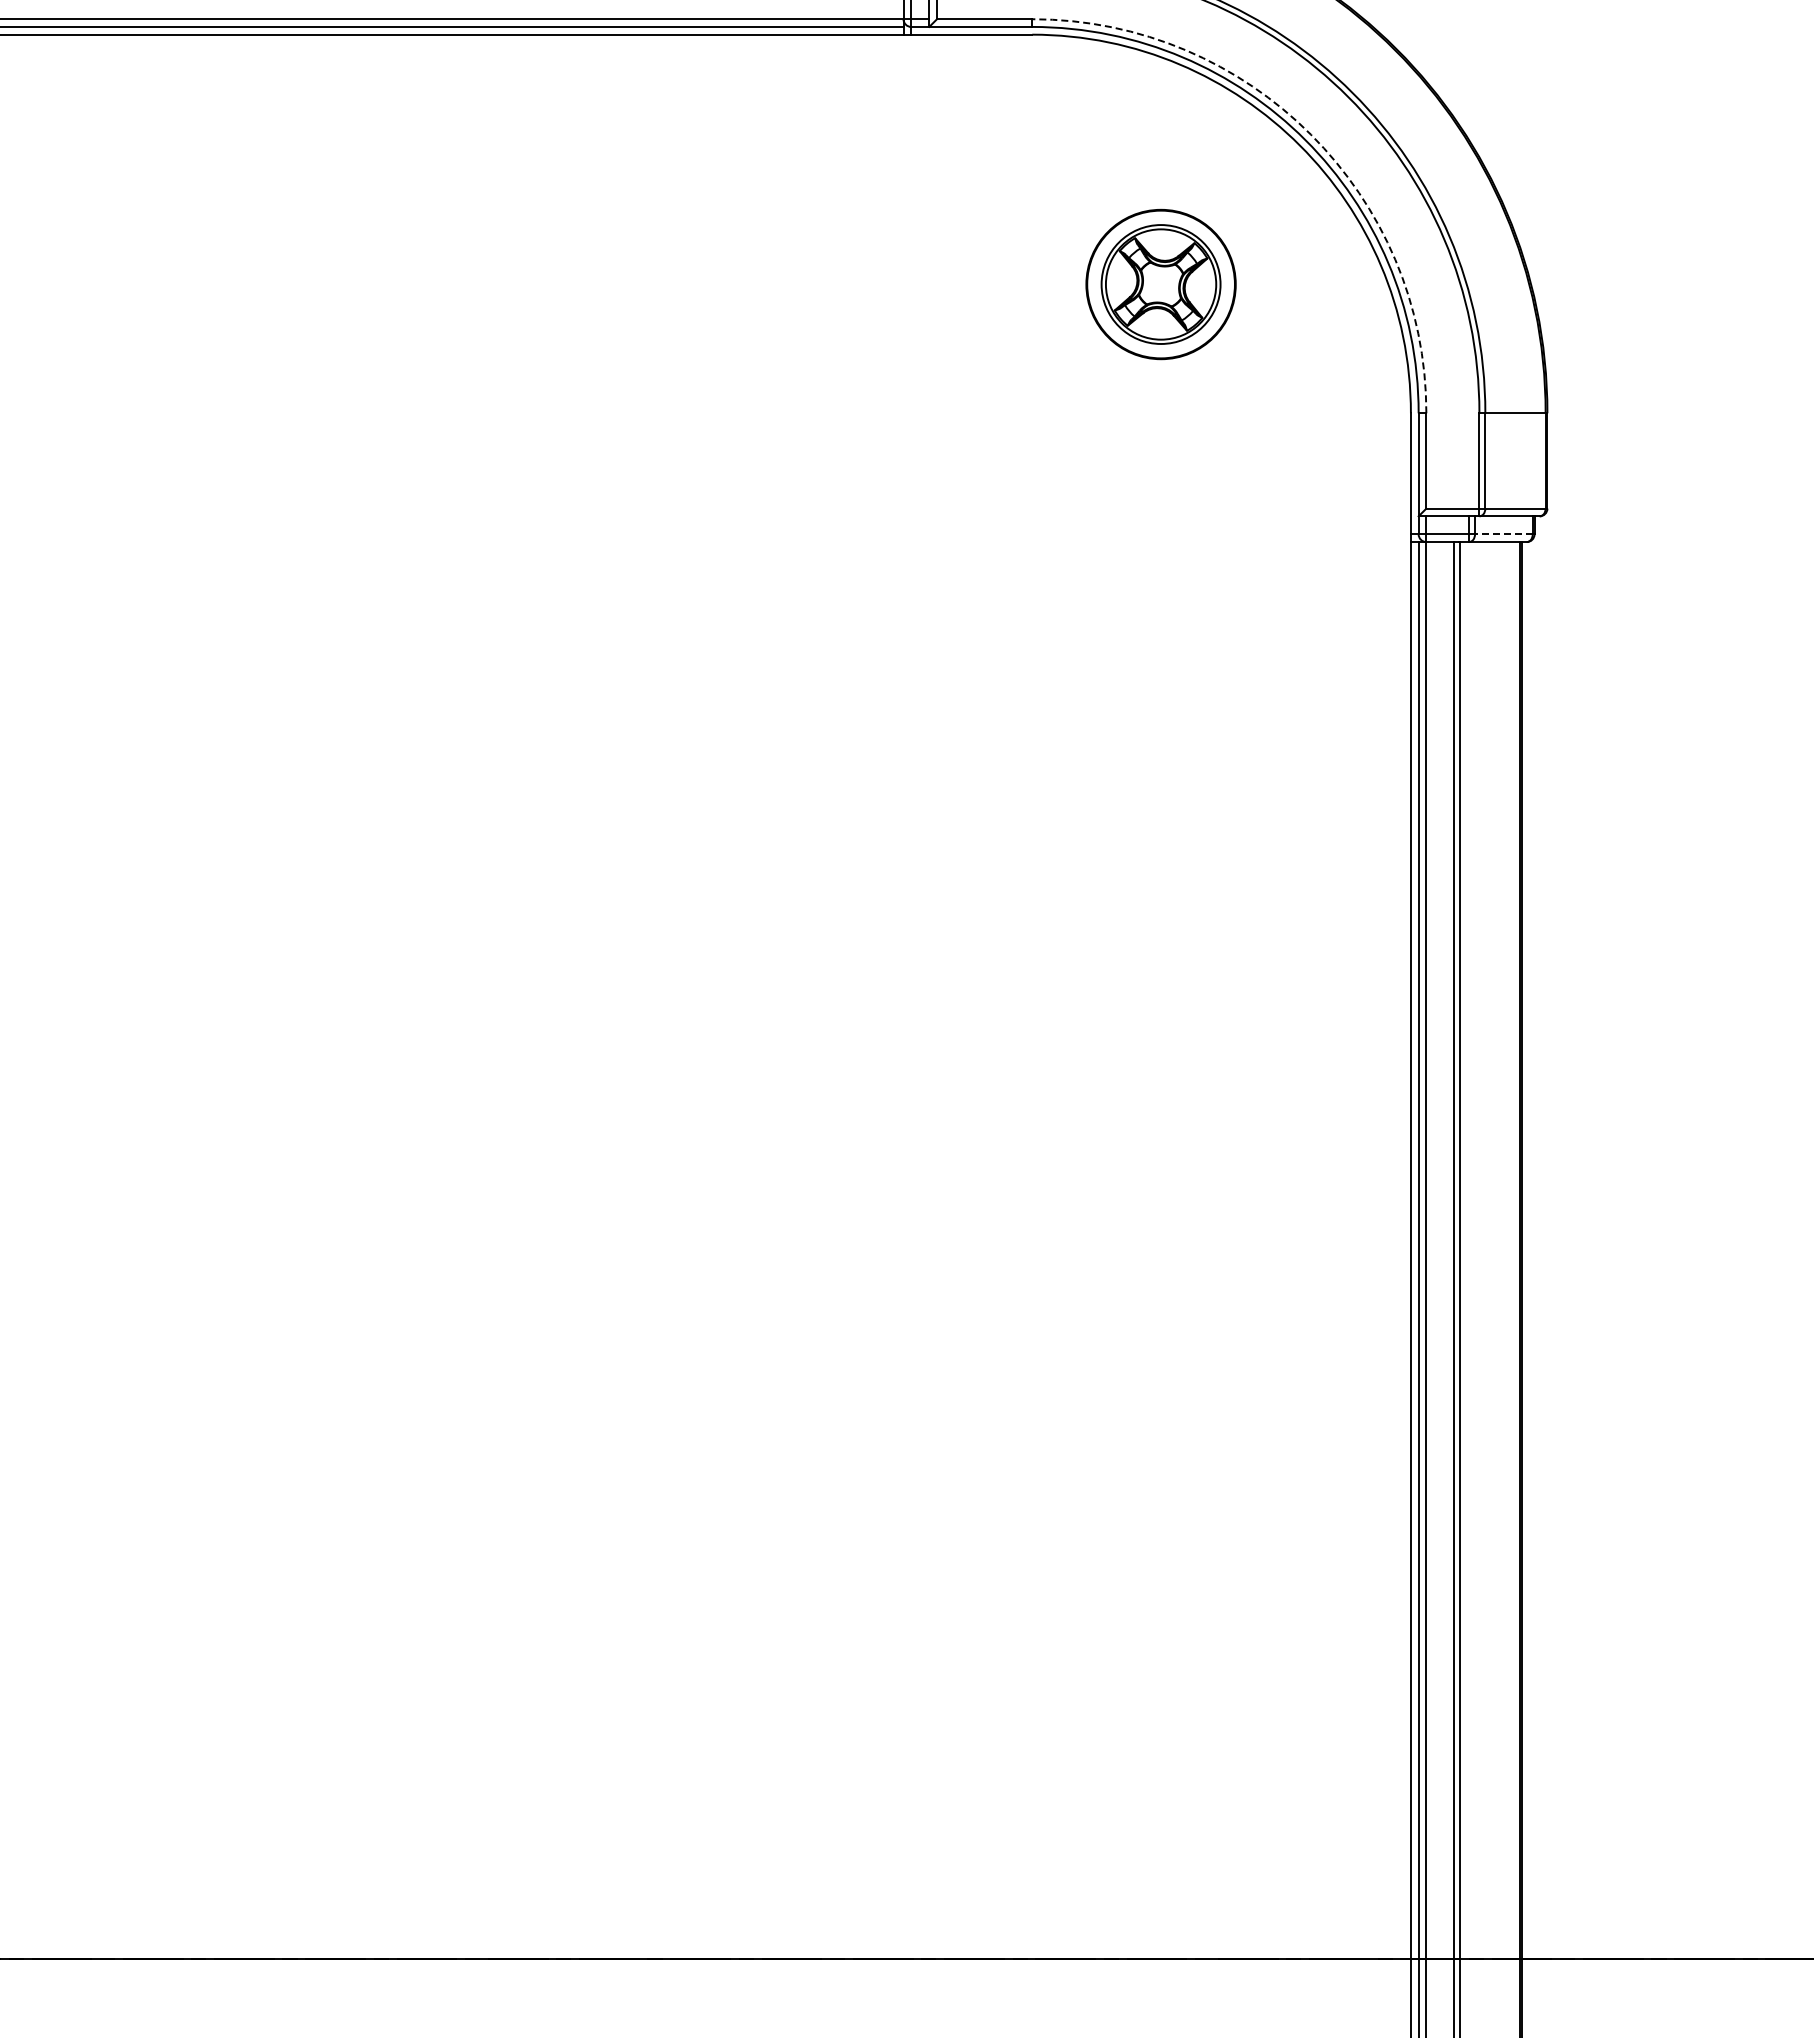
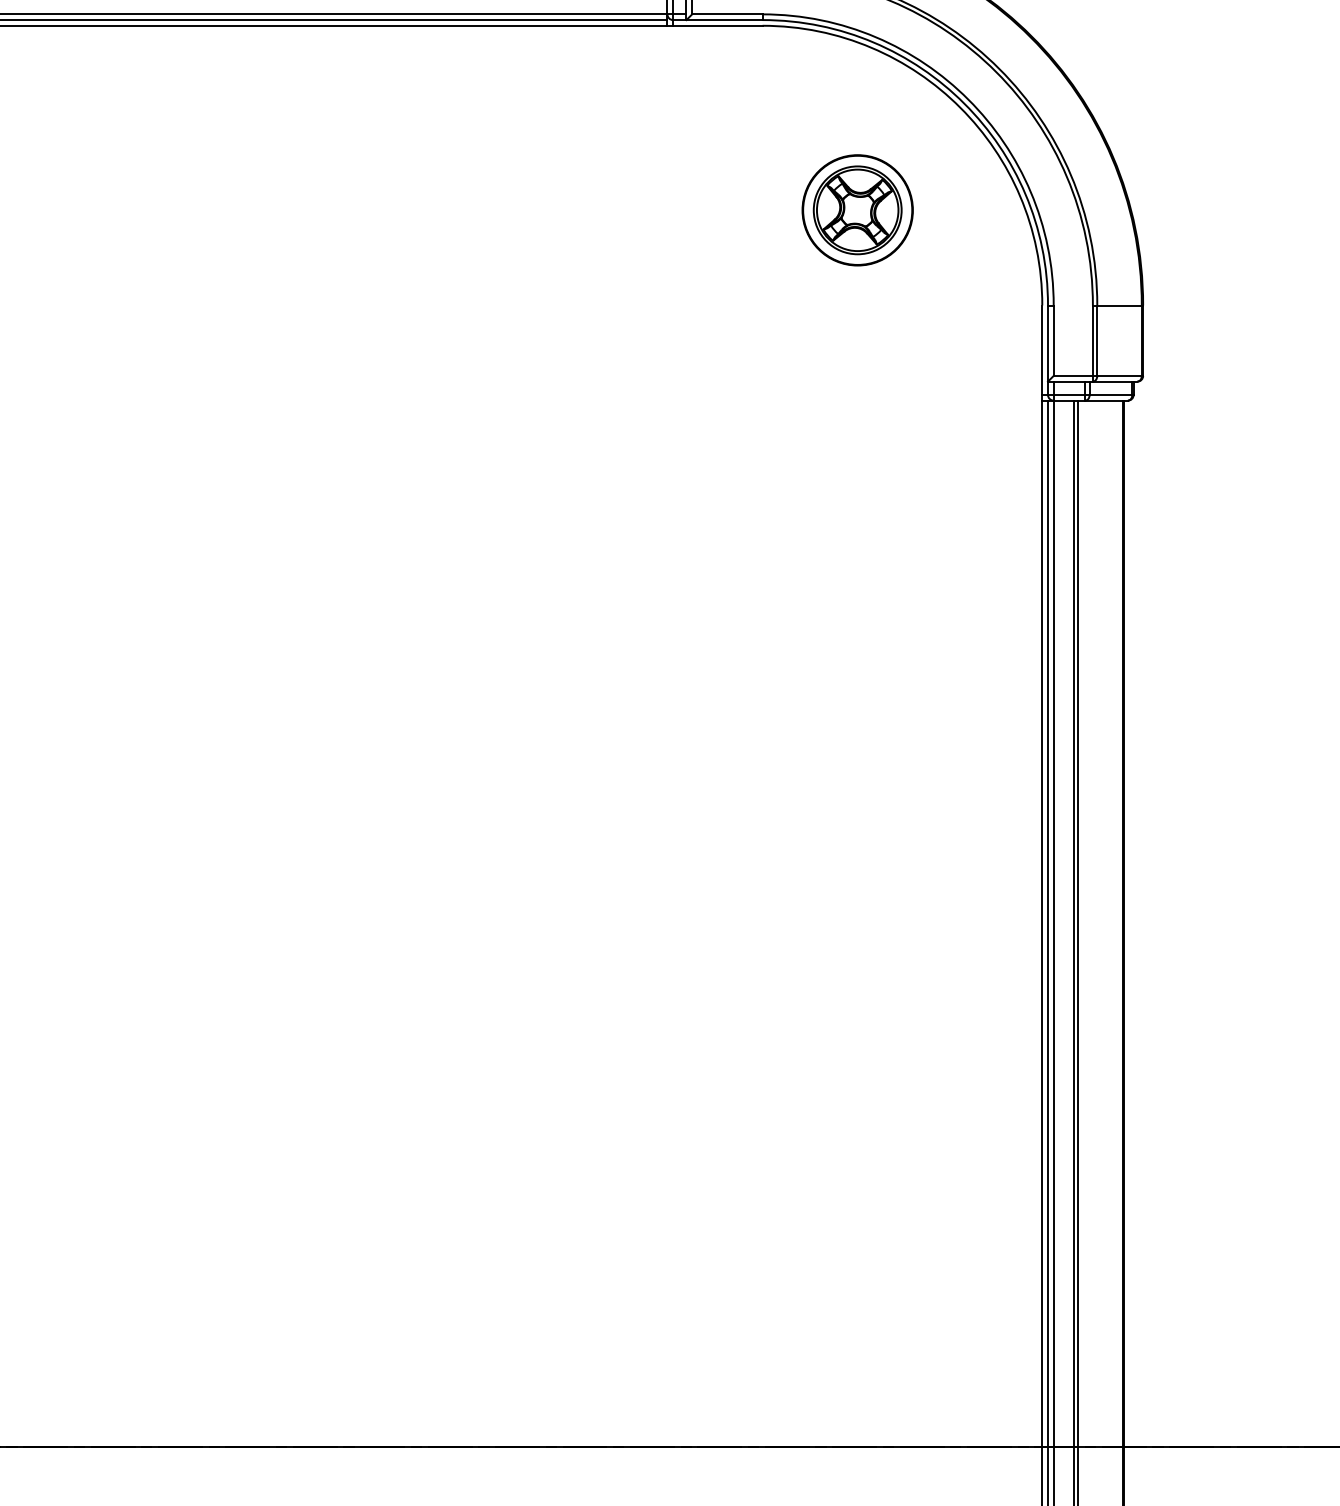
arc: (1310, 134) -> (968, 99), dashed -> solid
line: (1503, 534) -> (1110, 395), dashed -> solid

